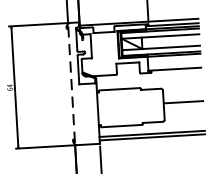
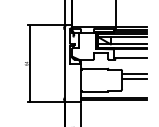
line: (71, 83) -> (65, 63), dashed -> solid
line: (183, 94) -> (134, 74), added

